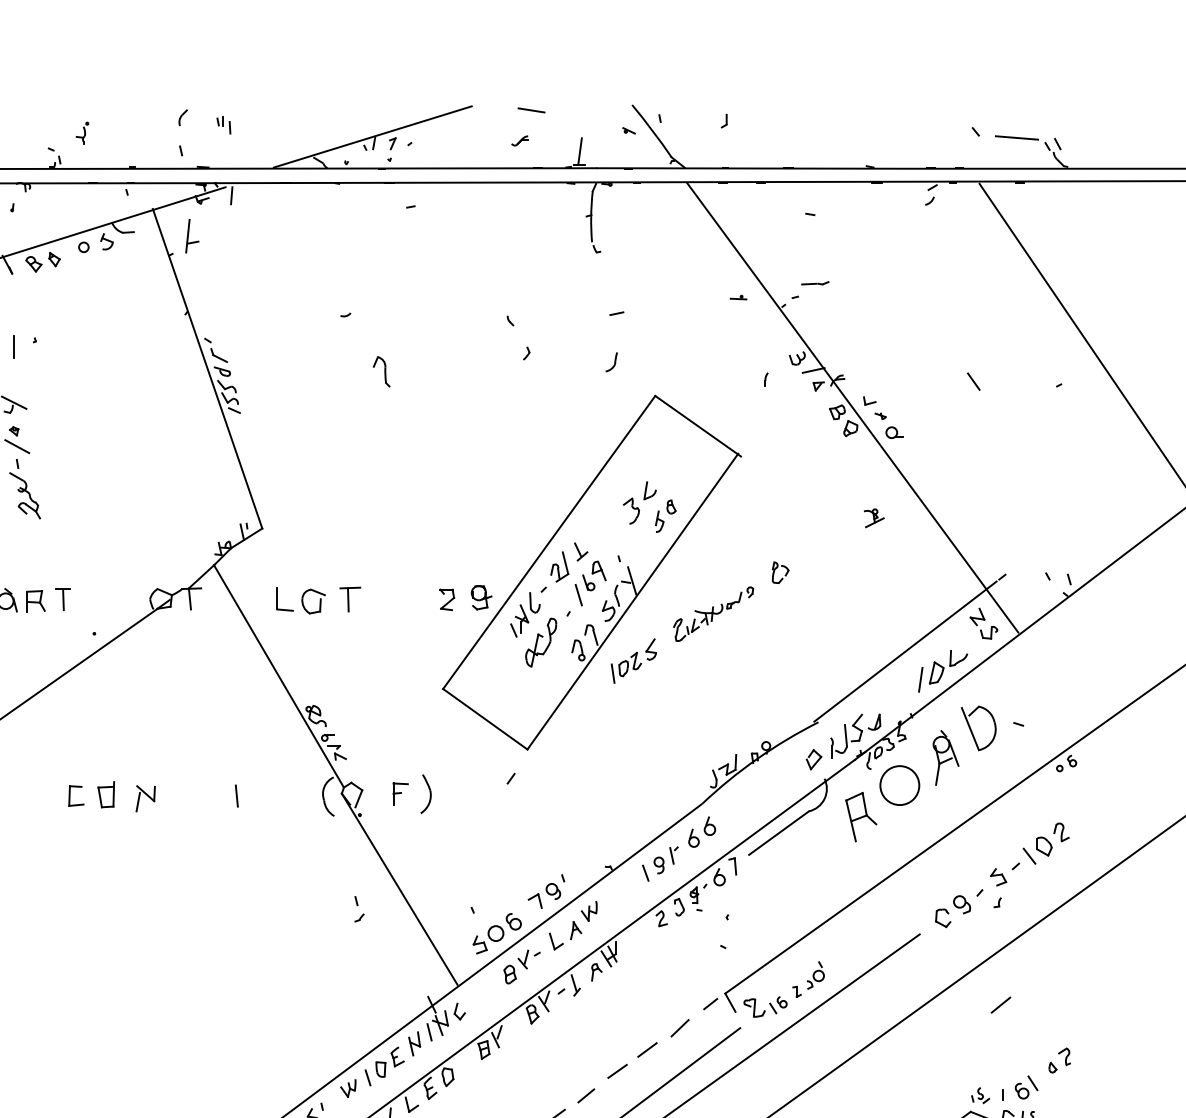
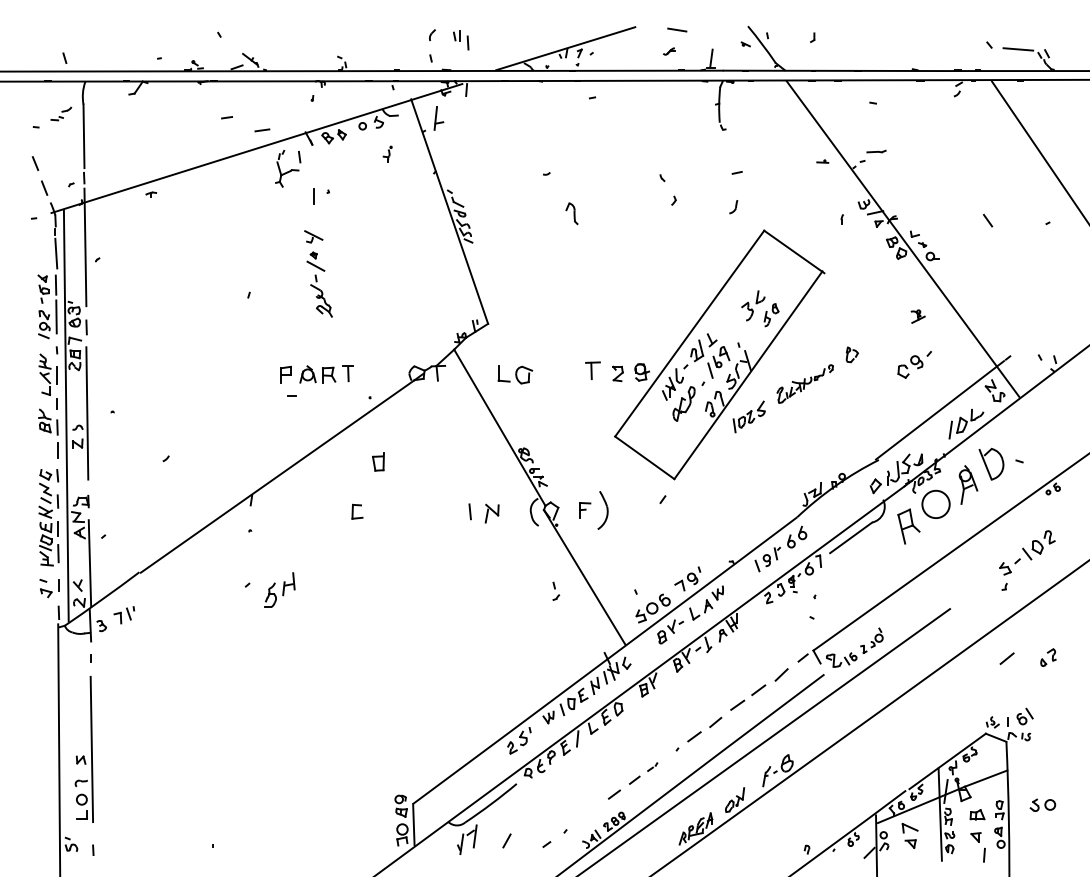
part: (223, 125) -> (460, 40), size x1.6
part: (82, 132) -> (387, 153), moved
part: (349, 599) -> (592, 370), moved
part: (106, 794) -> (378, 461), moved
part: (426, 794) -> (603, 510), size x1.4
part: (144, 798) -> (491, 513), moved
part: (958, 908) -> (914, 364), moved
part: (1059, 1060) -> (1048, 657), moved

